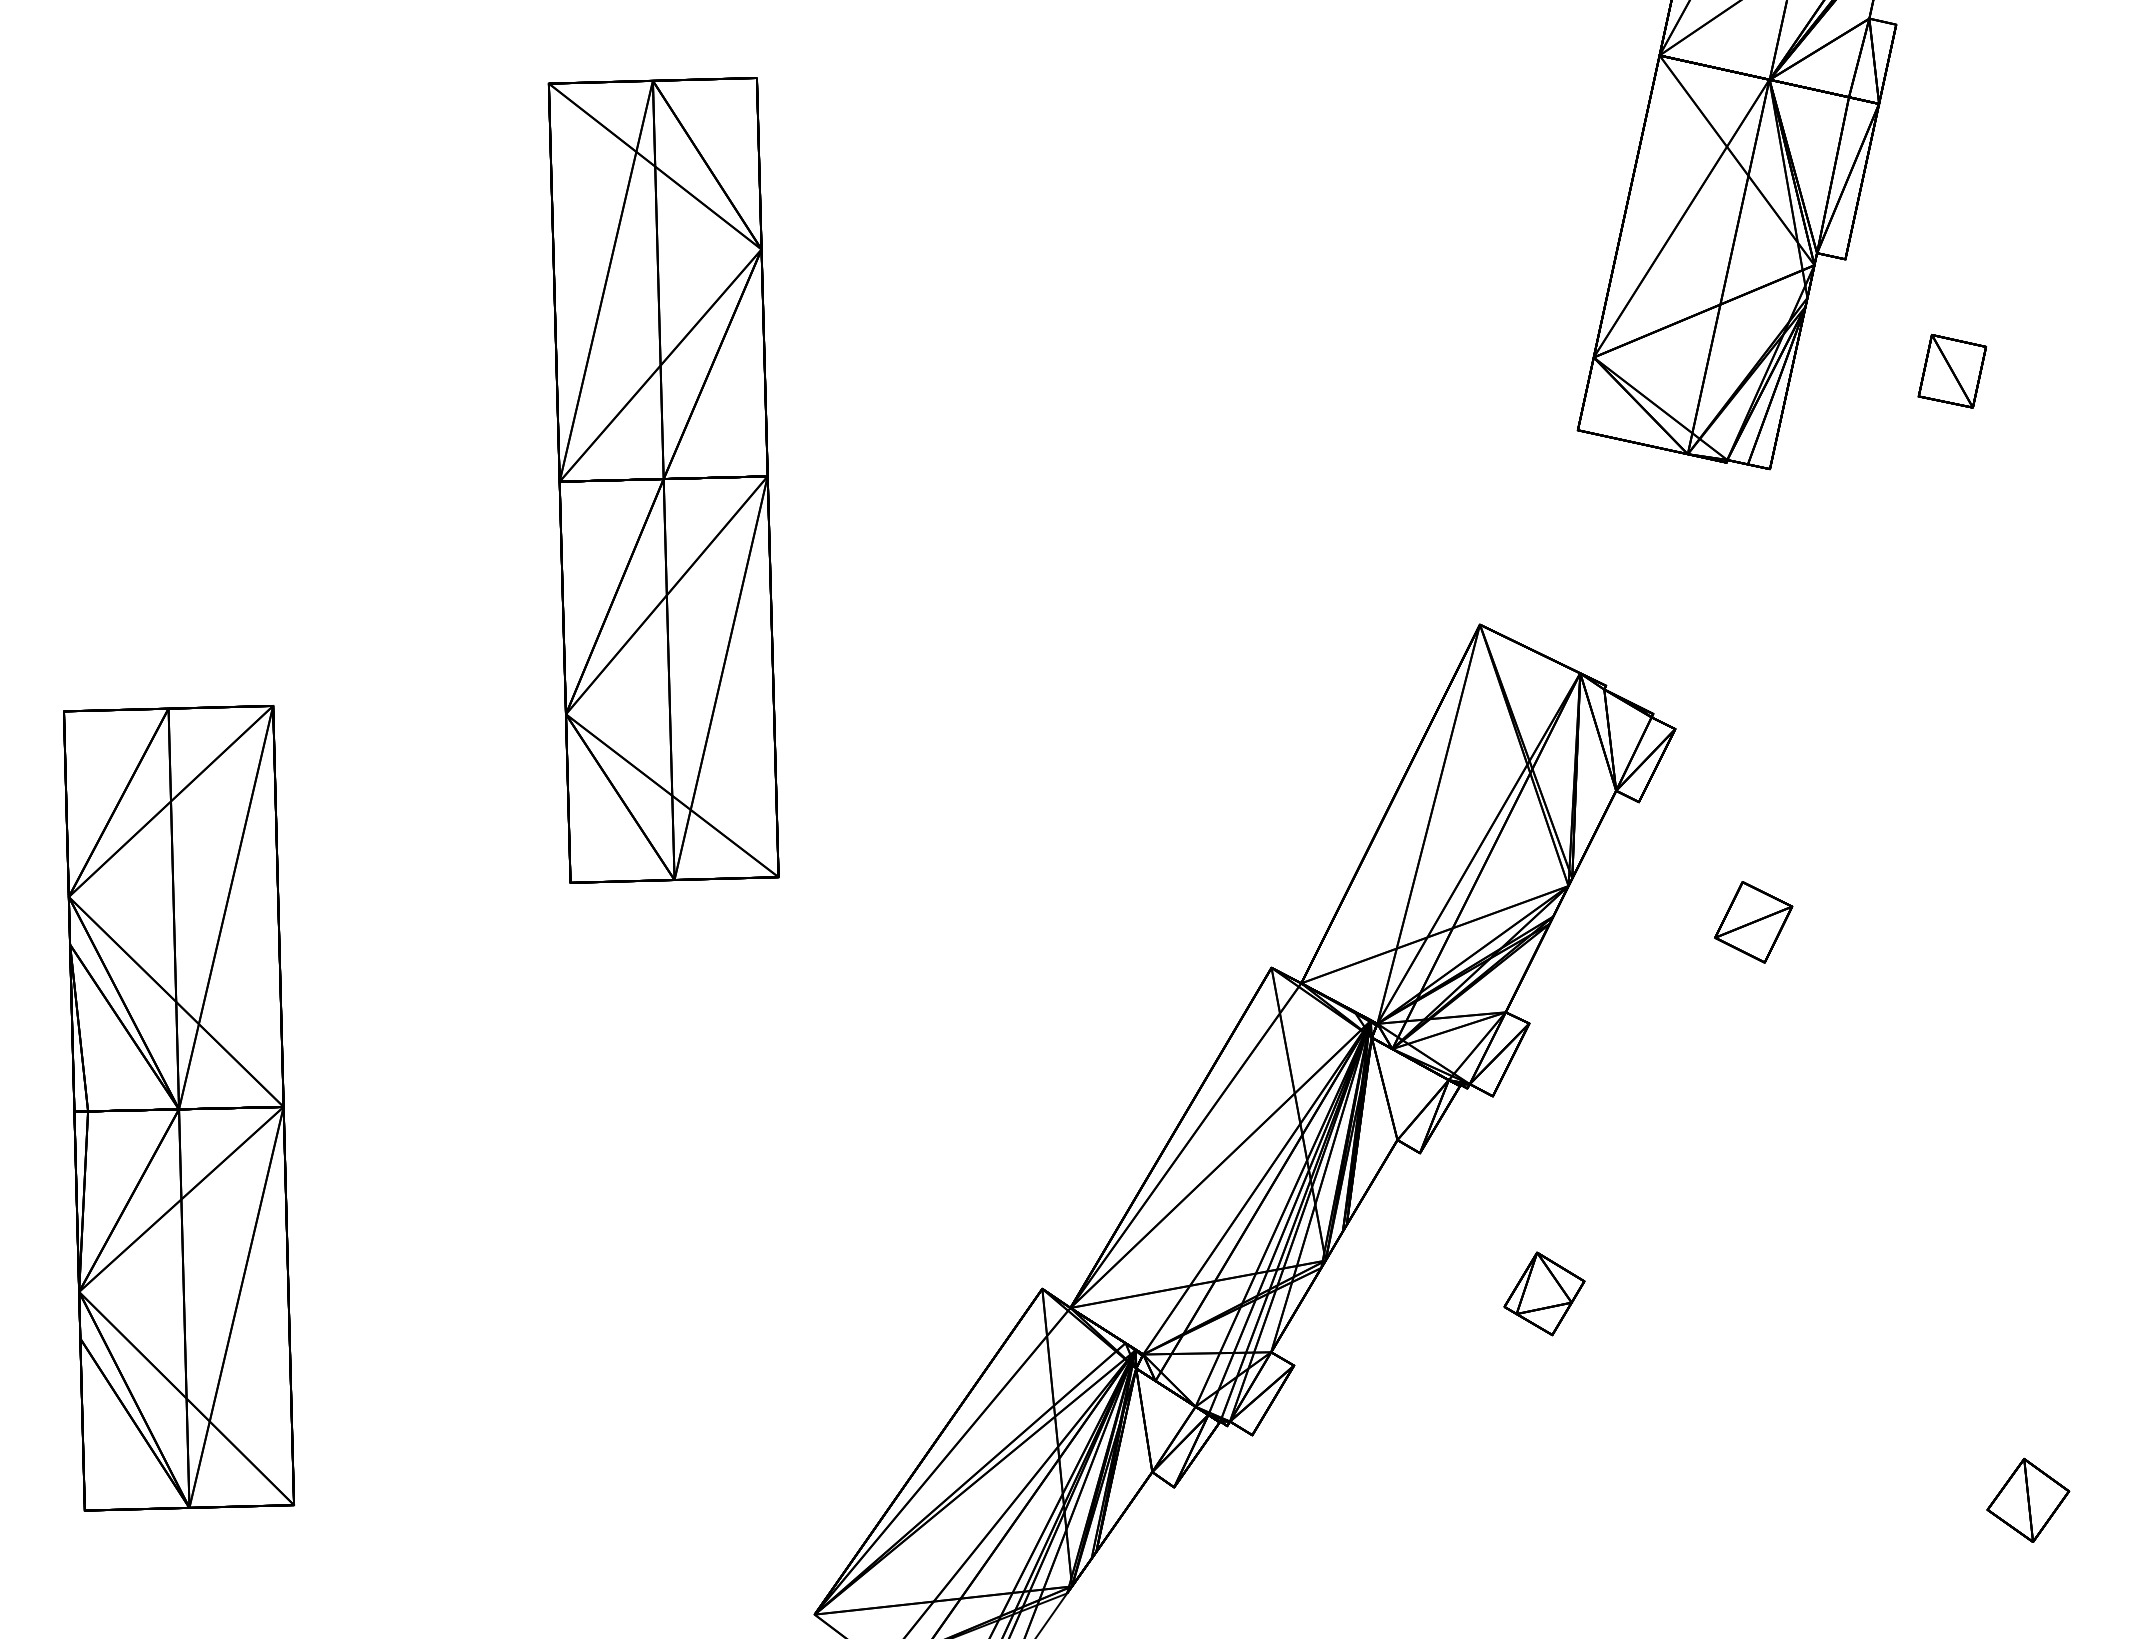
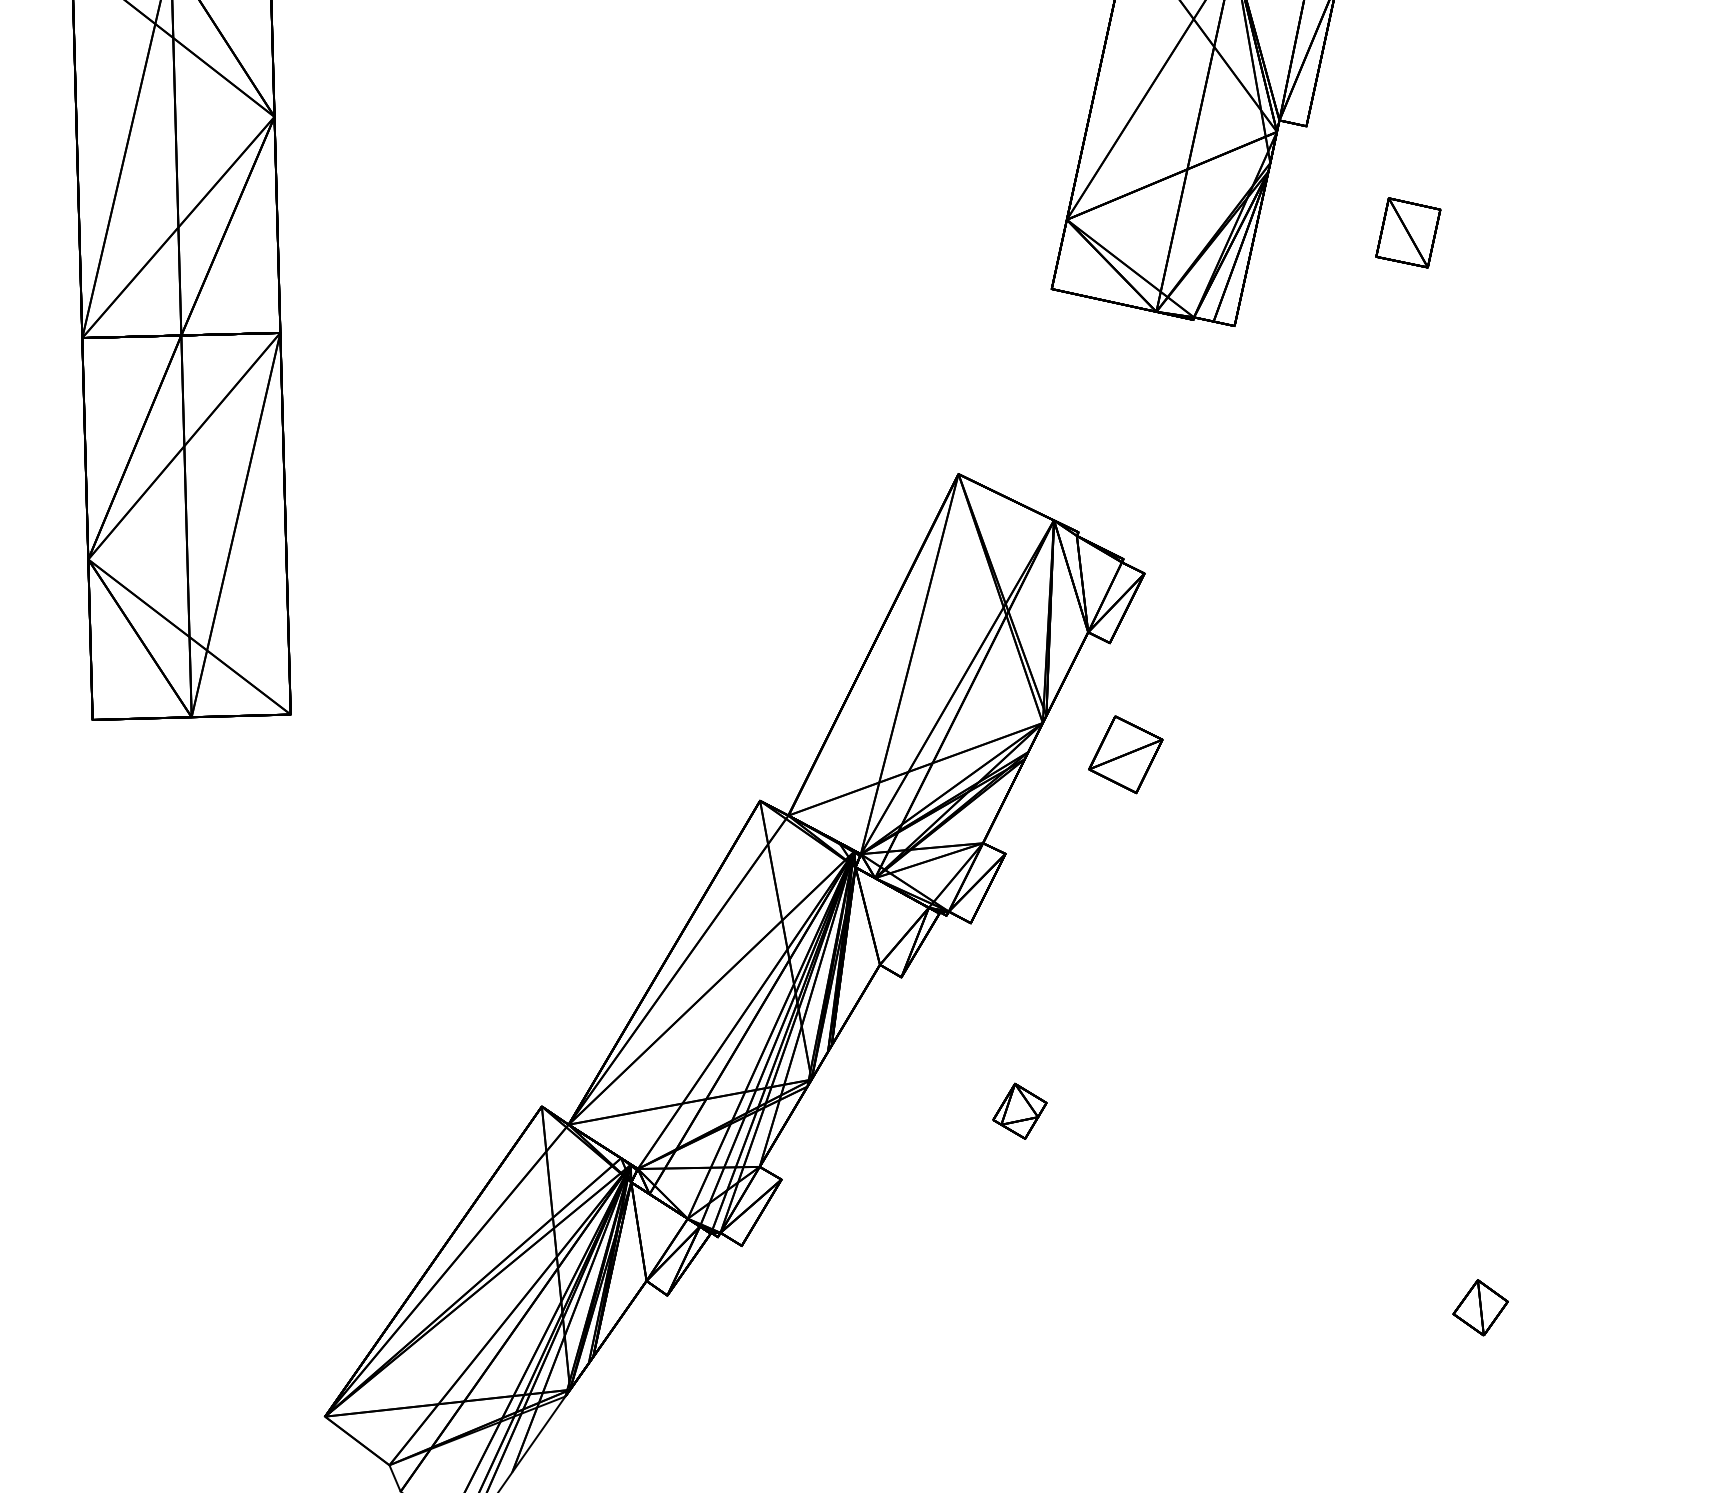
part: (1753, 922) -> (1125, 754), moved
part: (1544, 1293) -> (1019, 1110), size x0.7
part: (2028, 1499) -> (1480, 1307), size x0.7

